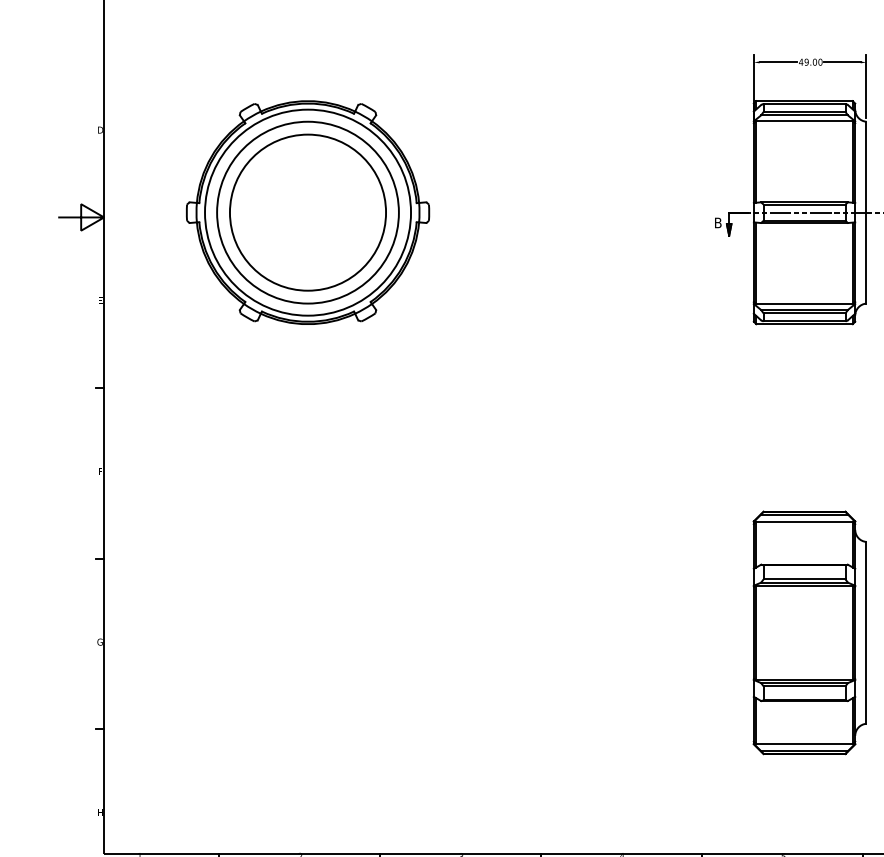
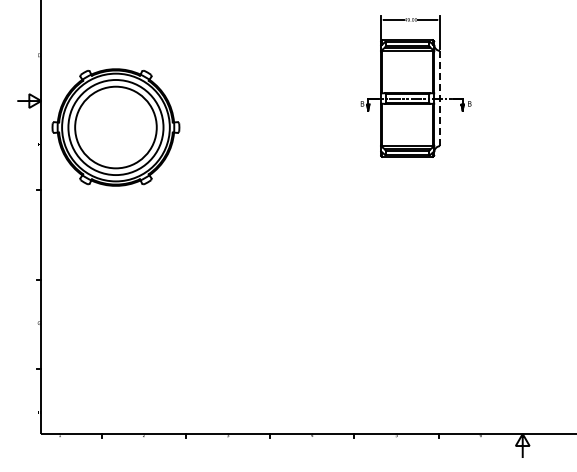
part: (307, 212) -> (115, 127), moved
line: (867, 212) -> (440, 98), solid -> dashed
part: (809, 631) -> (410, 317), removed

